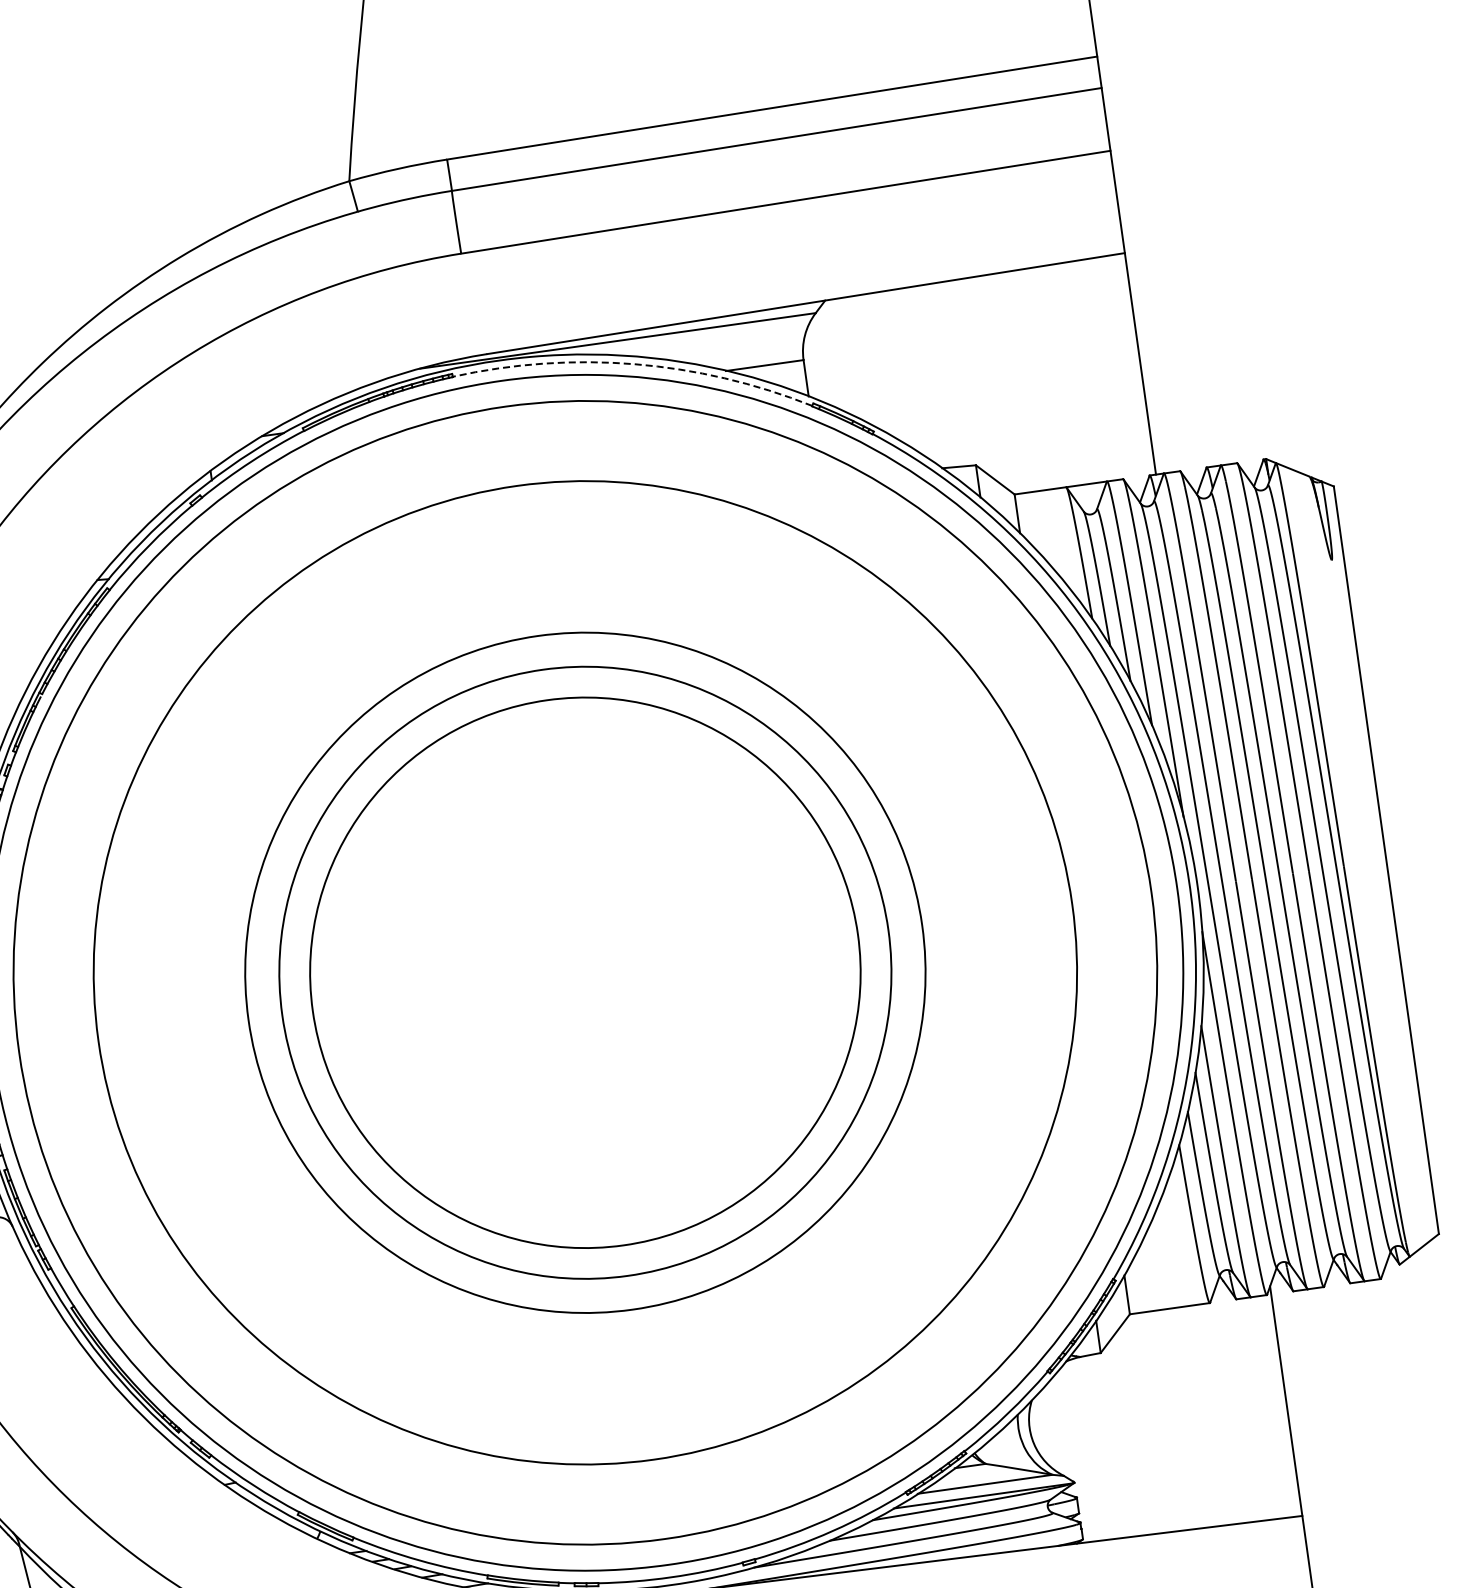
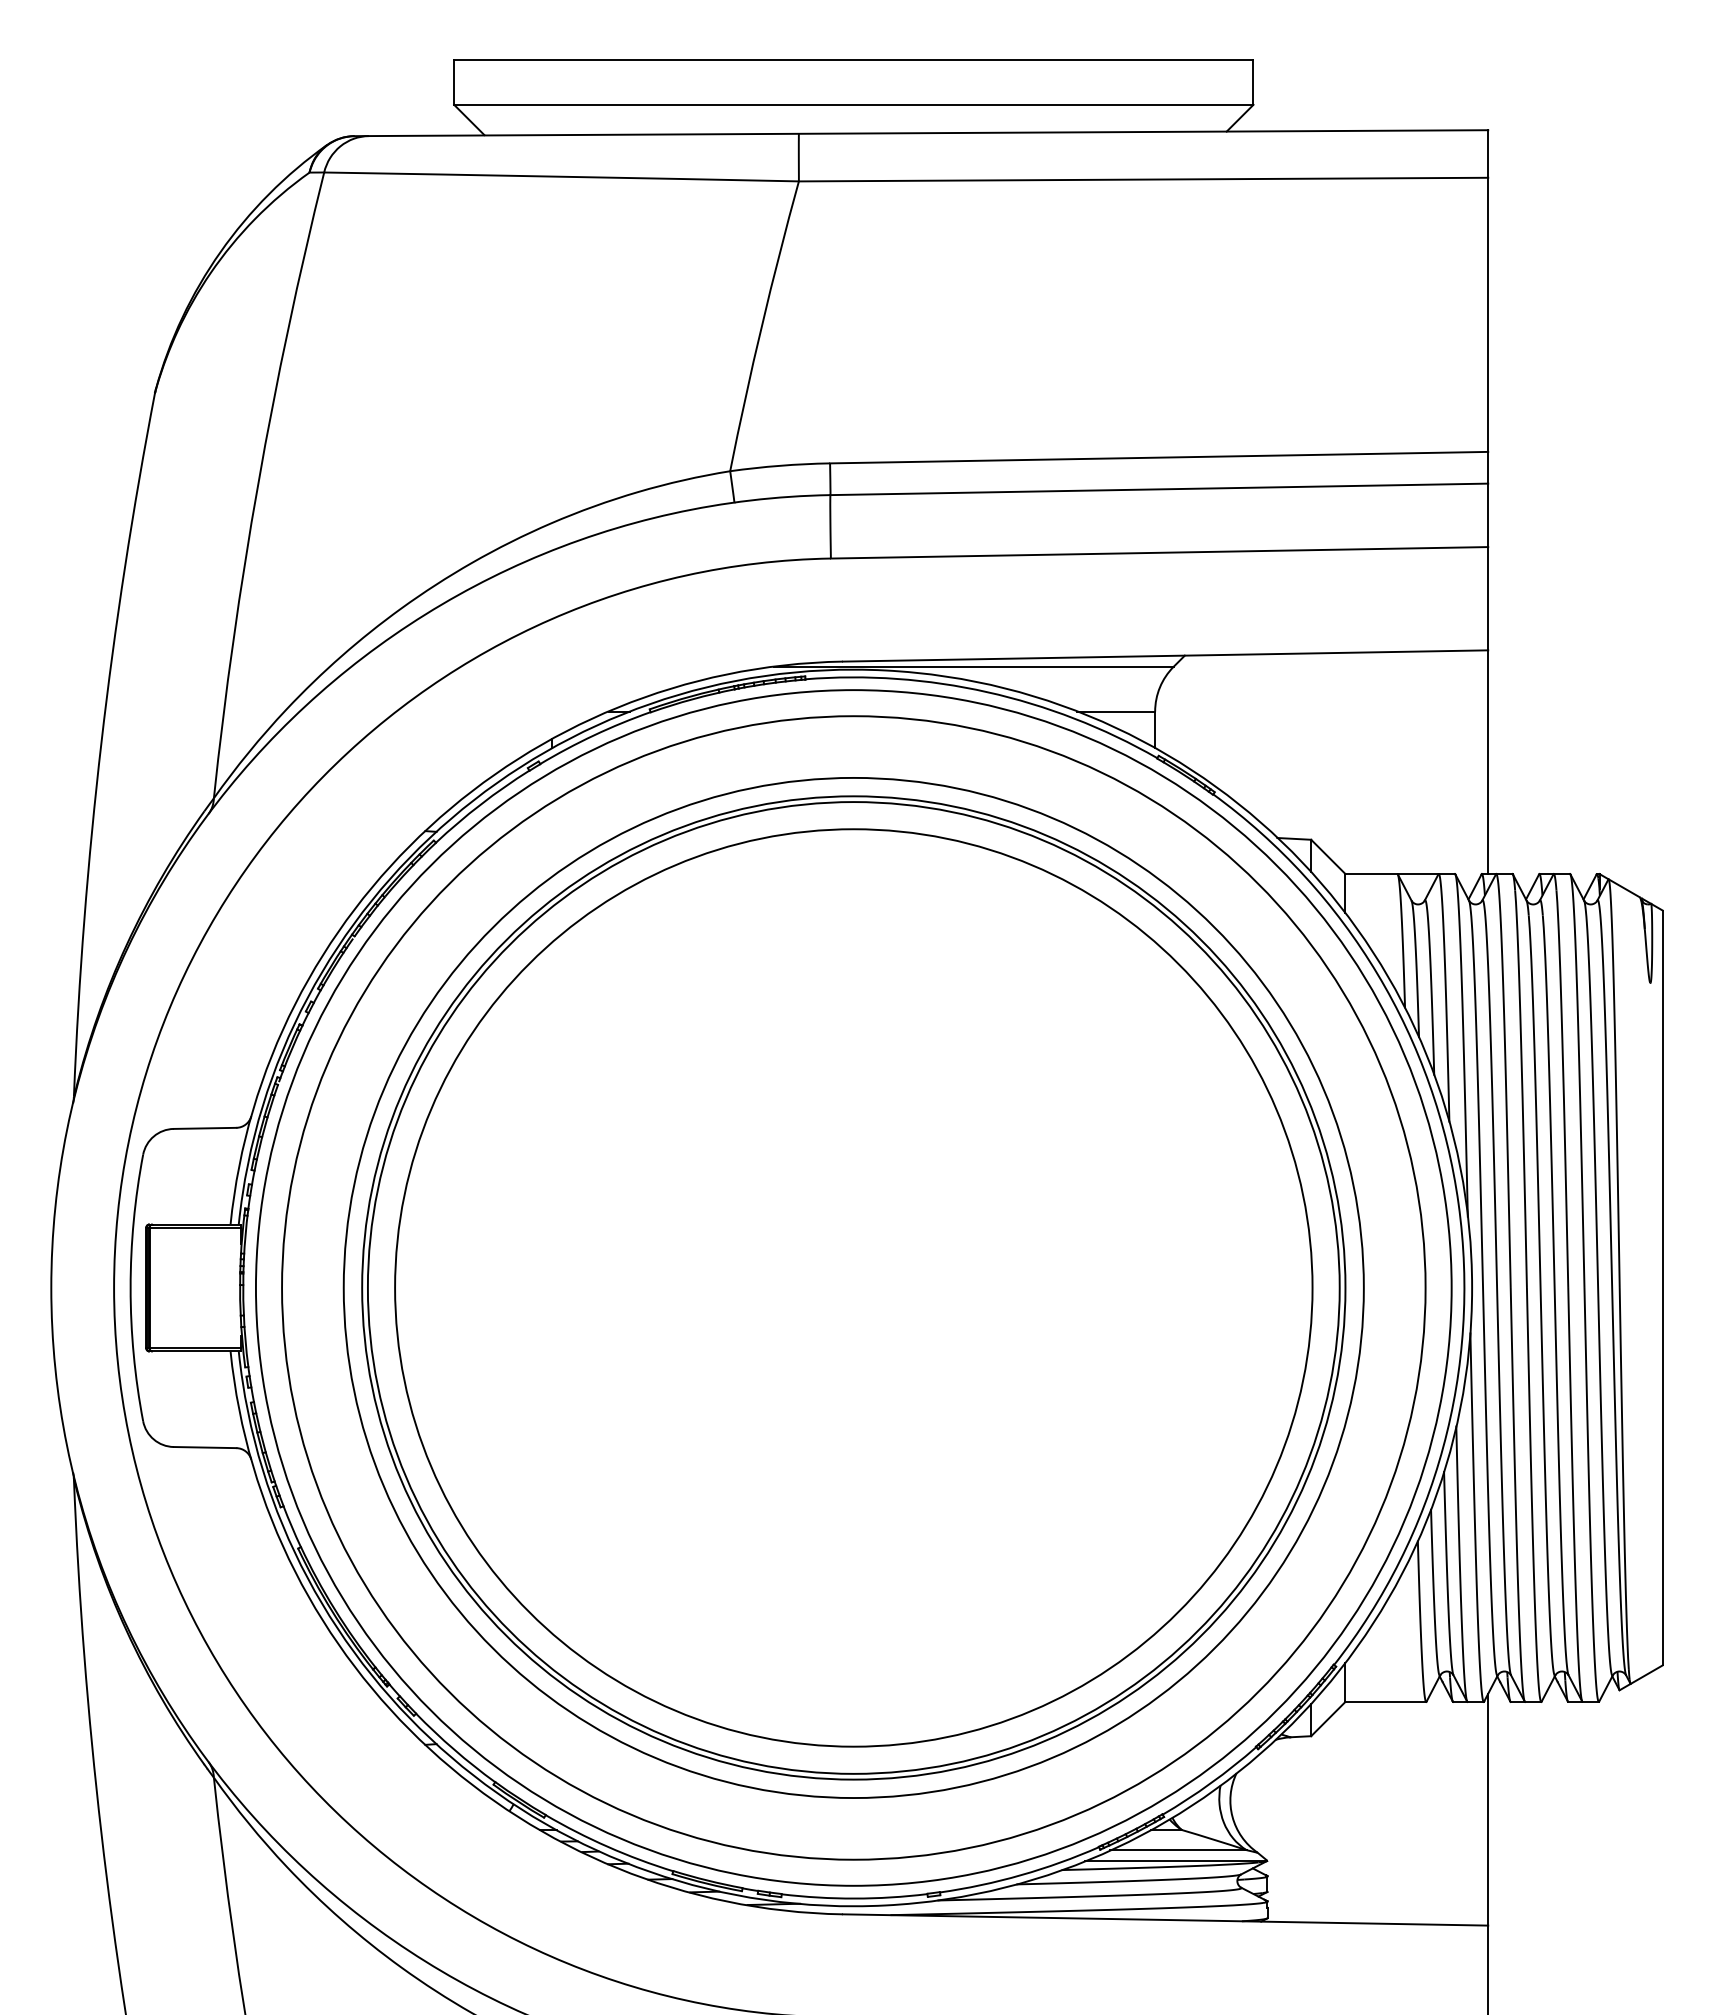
arc: (634, 364) -> (987, 692), dashed -> solid
circle: (585, 972) -> (853, 1287), size x1.43
circle: (585, 972) -> (853, 1287), size x1.67
circle: (585, 972) -> (853, 1287), size x1.67

